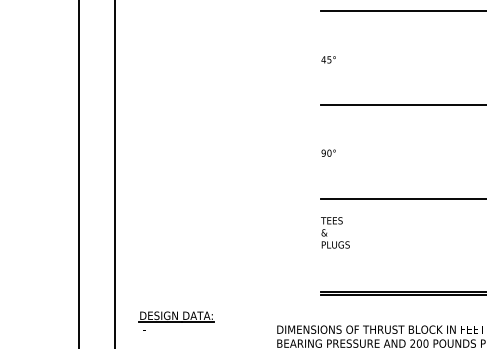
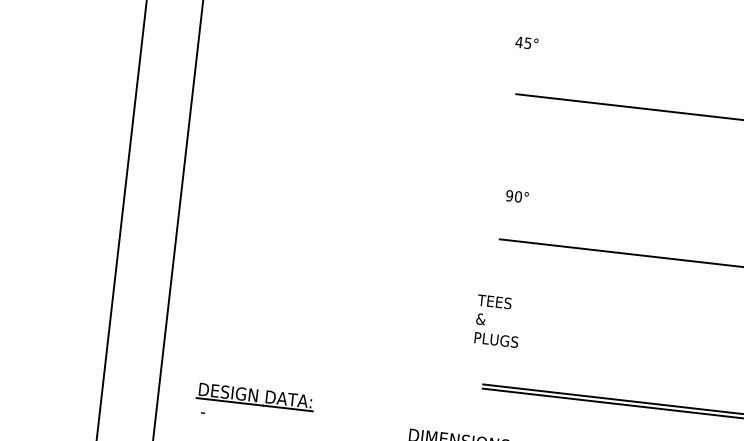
text: (328, 59) -> (526, 42), moved
text: (328, 152) -> (517, 195), moved
text: (335, 232) -> (498, 320), moved

